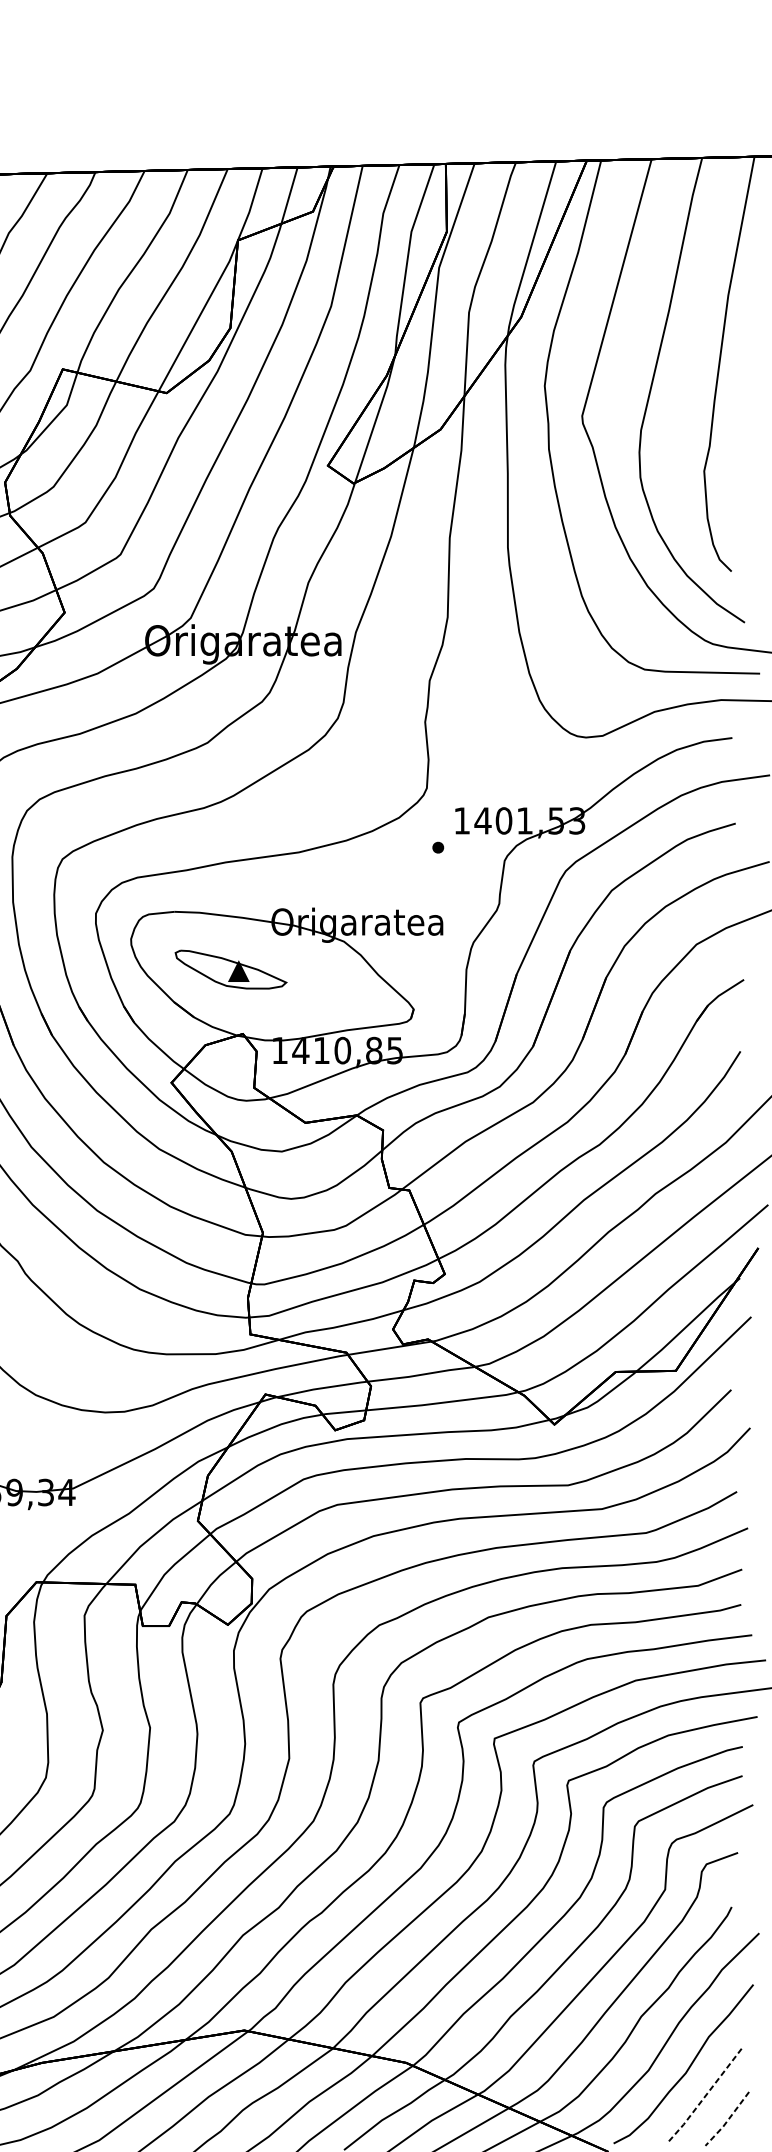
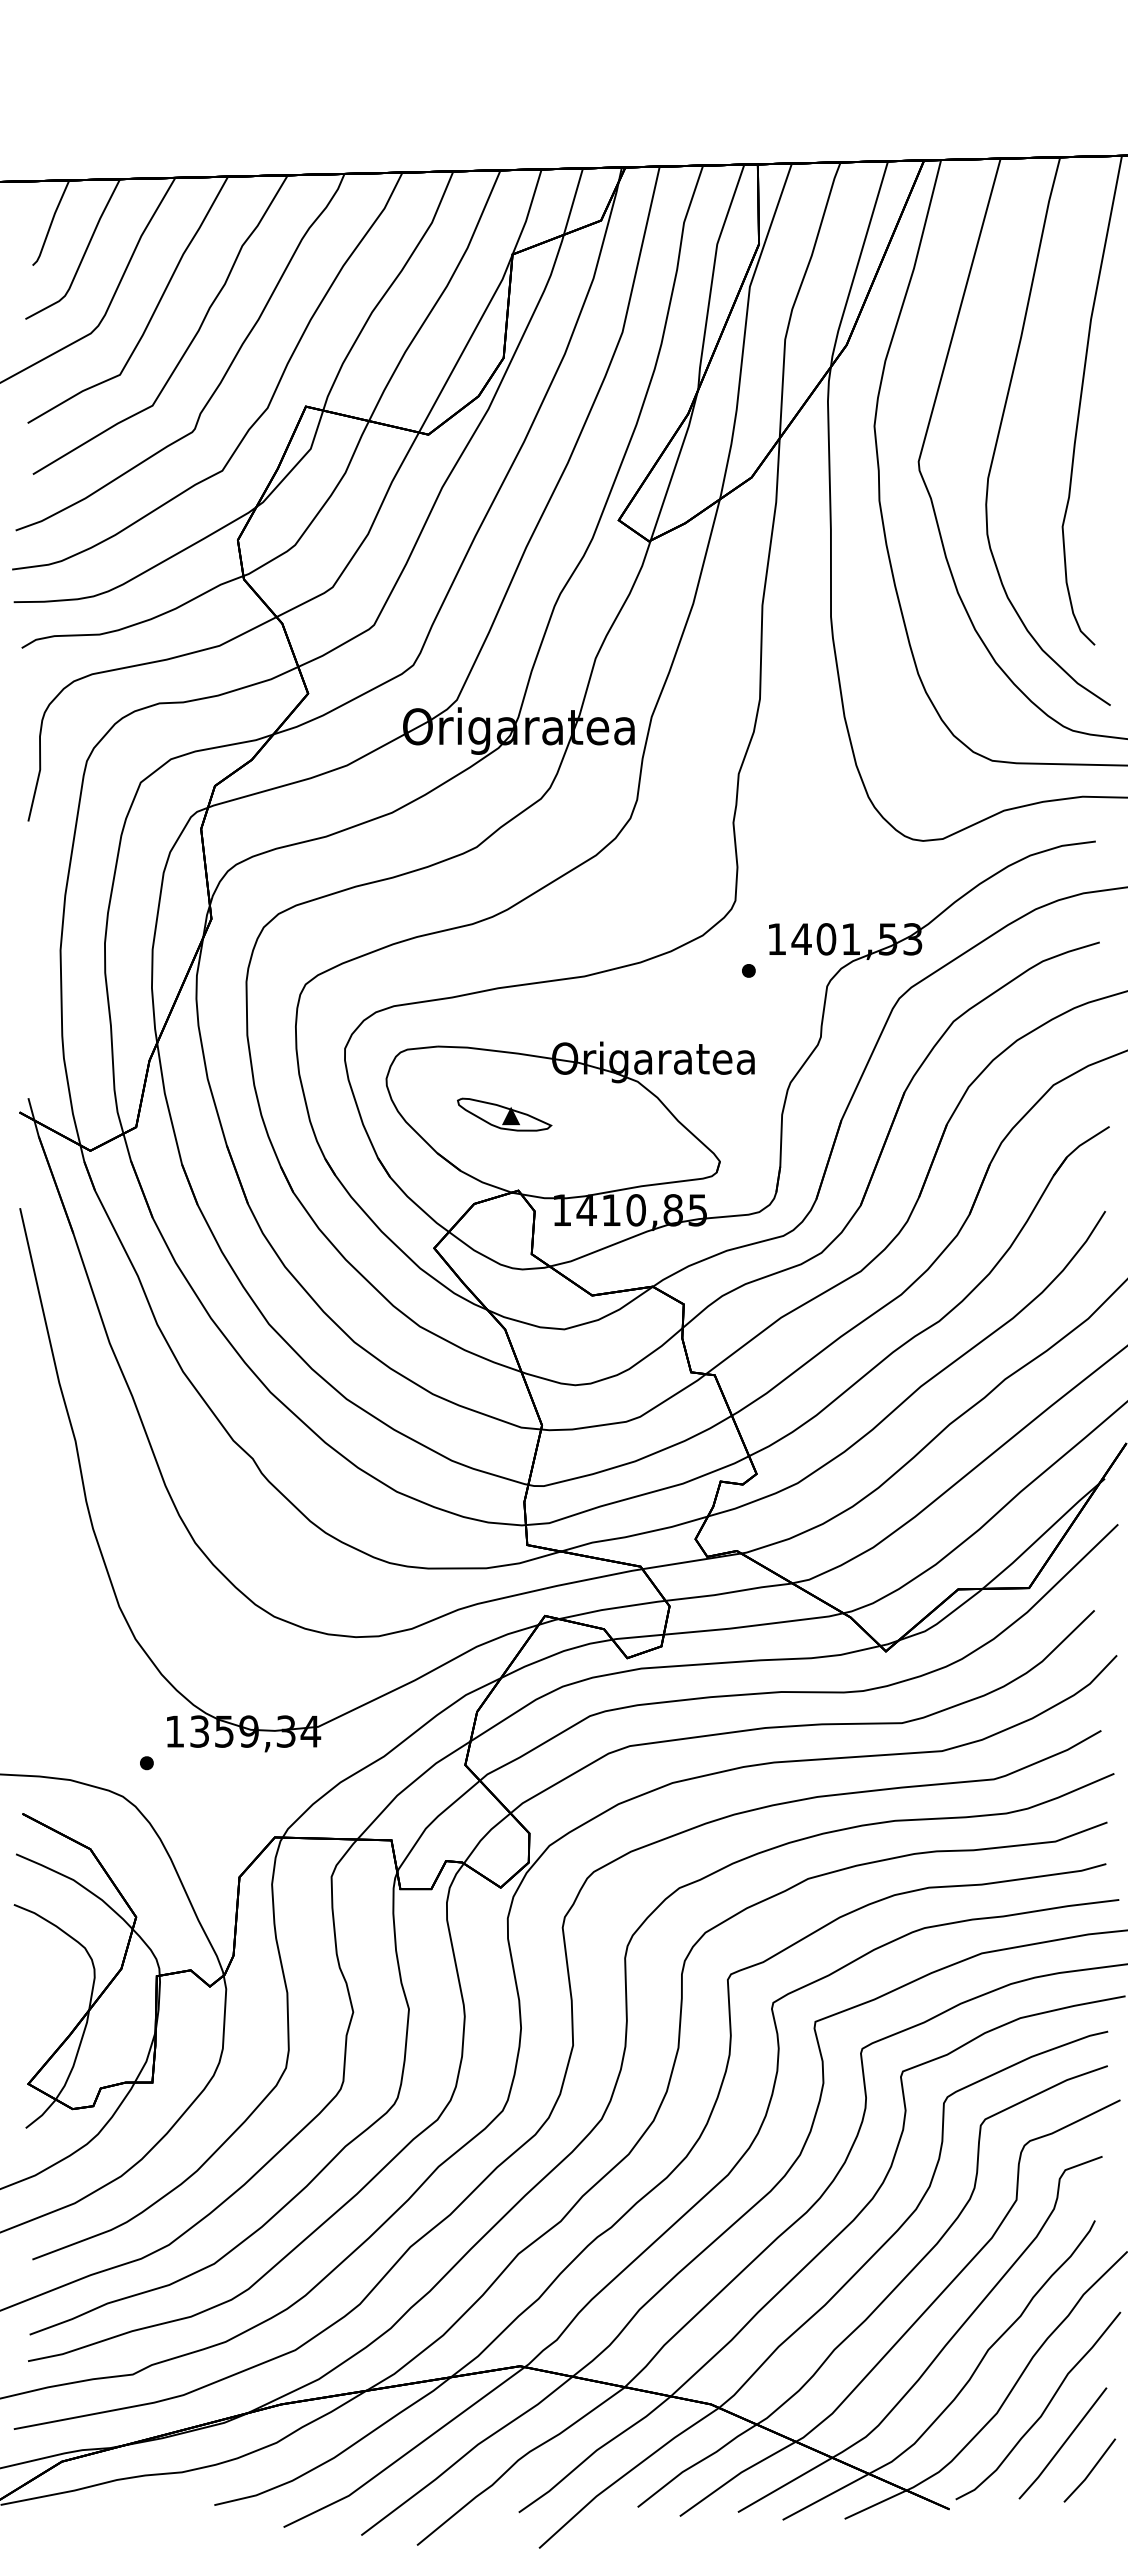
part: (231, 969) -> (504, 1114), size x0.71
line: (704, 2096) -> (1063, 2444), dashed -> solid
line: (727, 2119) -> (1090, 2471), dashed -> solid

